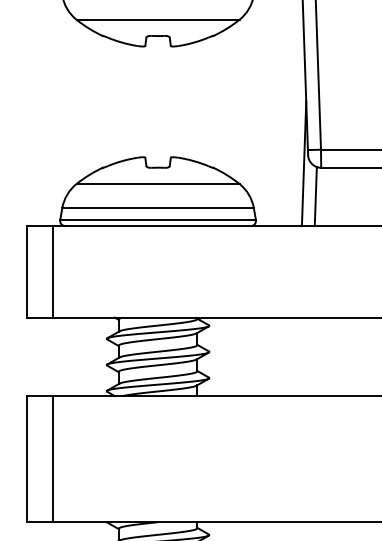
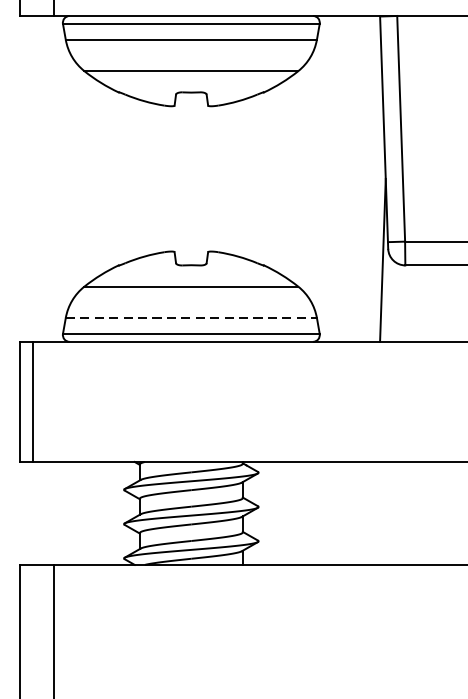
line: (315, 196) -> (397, 303), removed
line: (158, 207) -> (191, 317), solid -> dashed
line: (53, 271) -> (33, 401), moved

